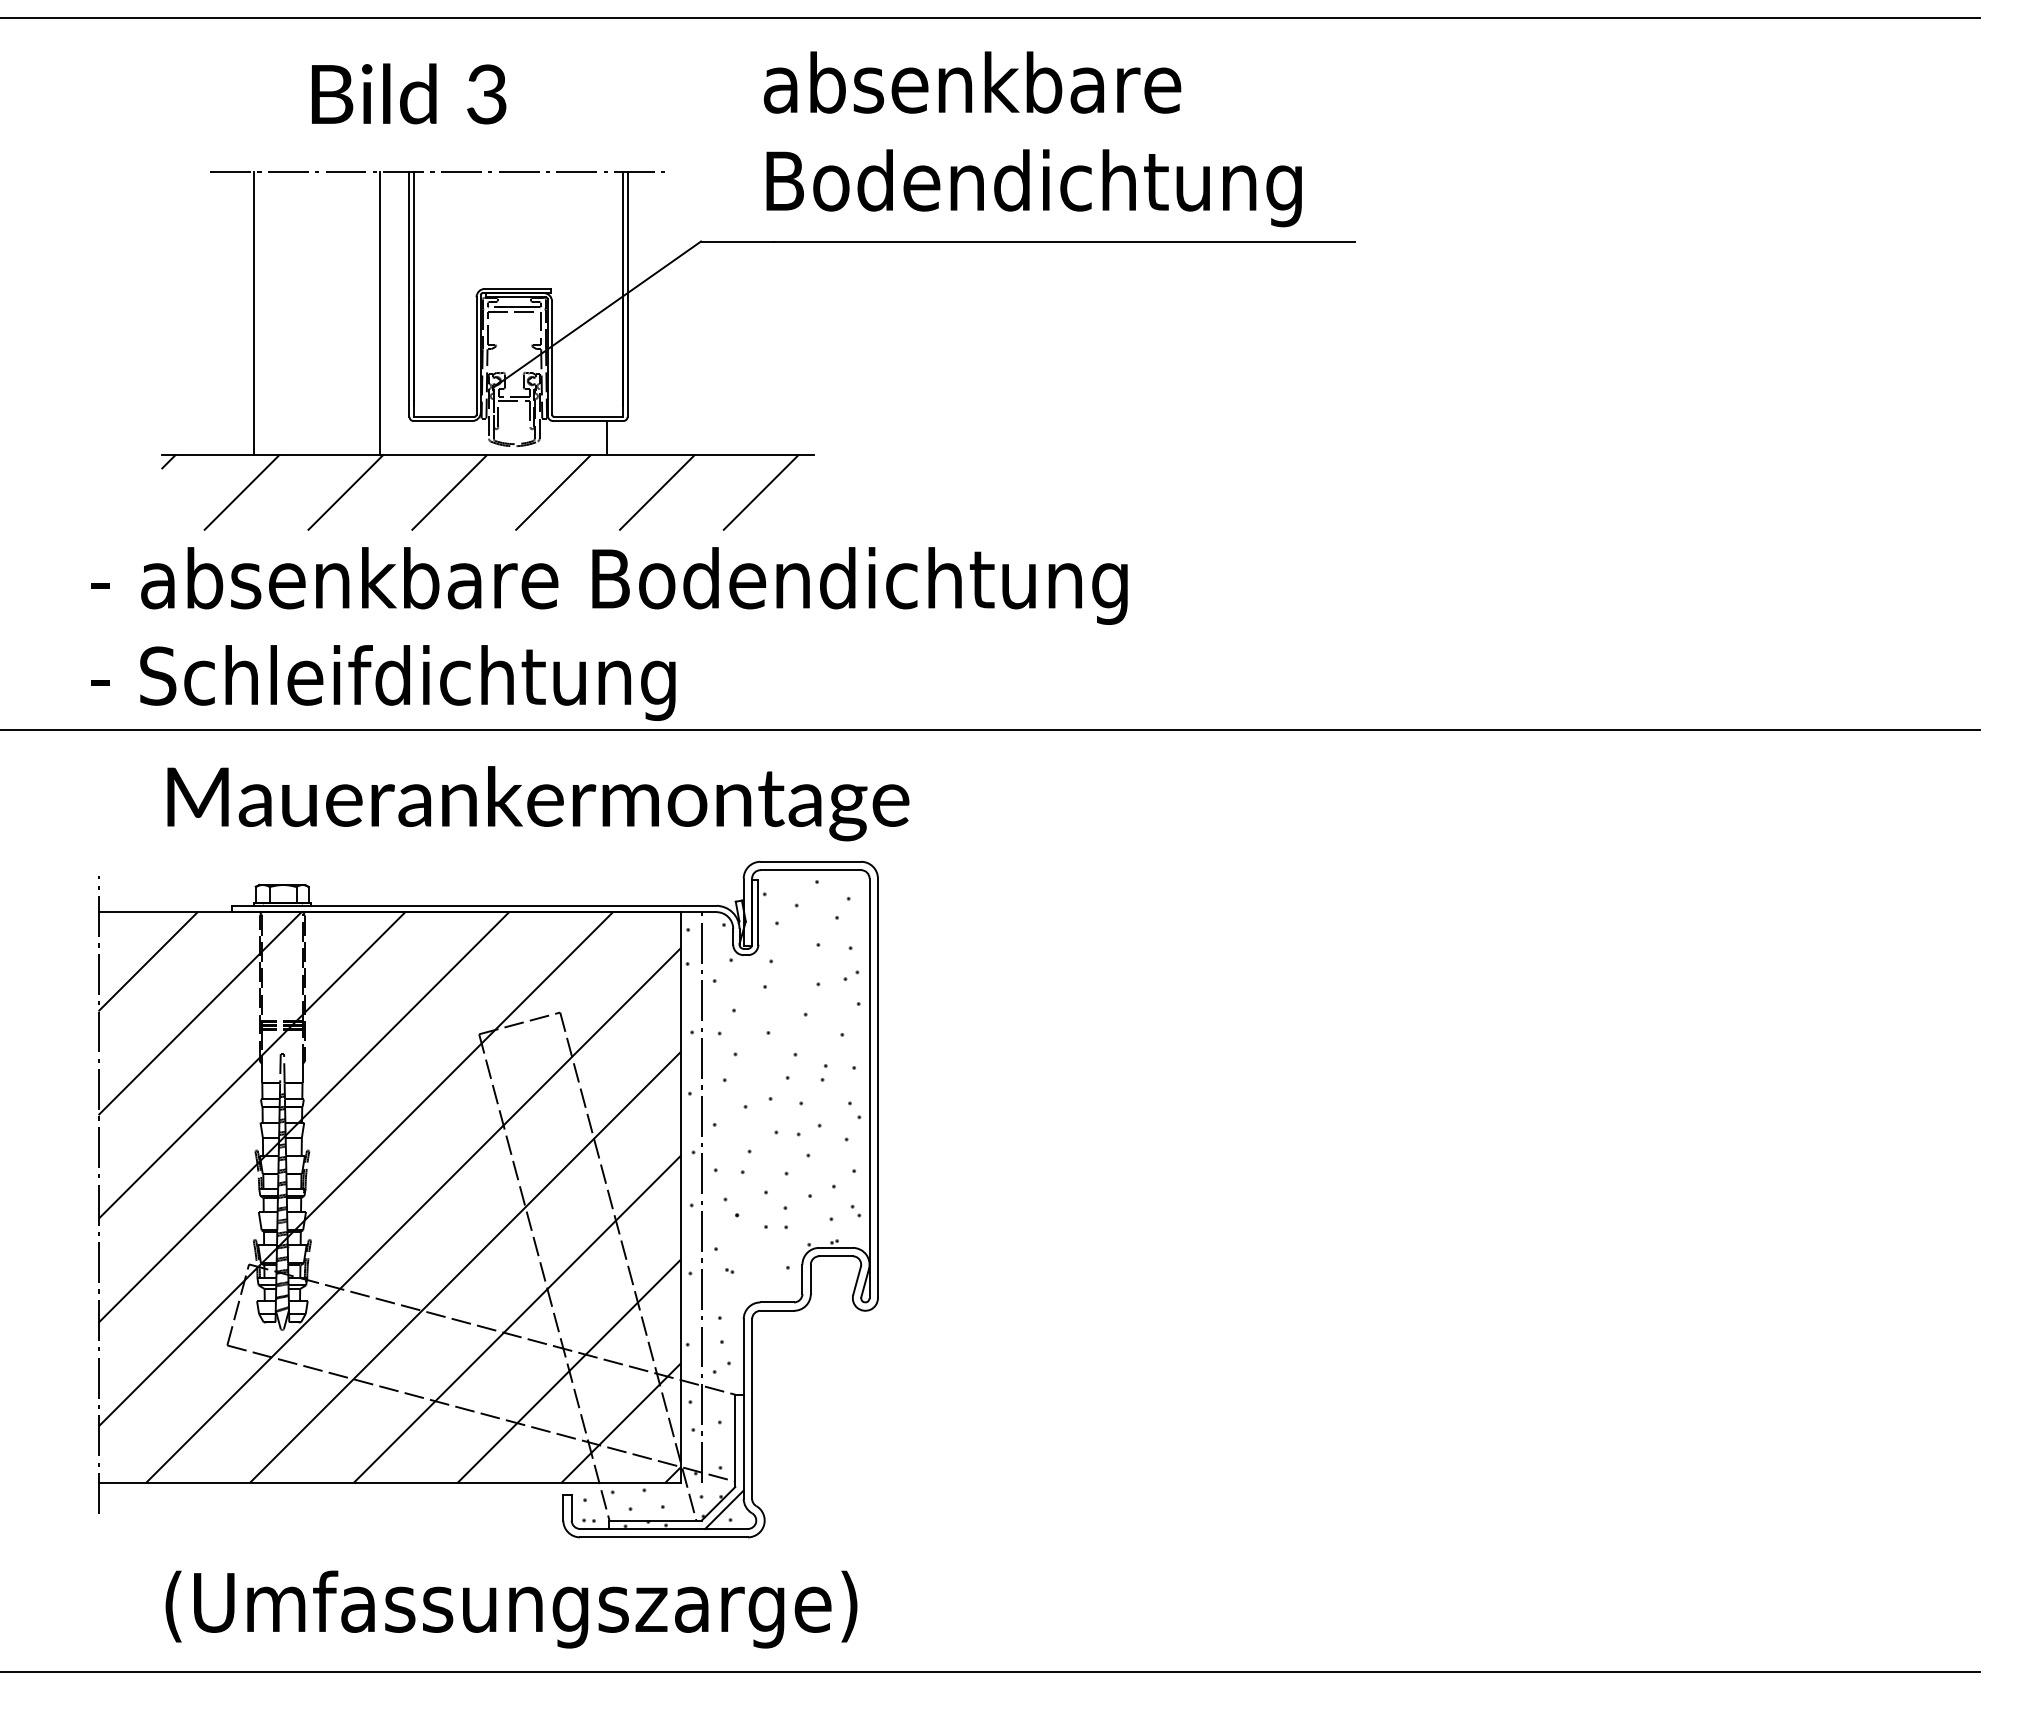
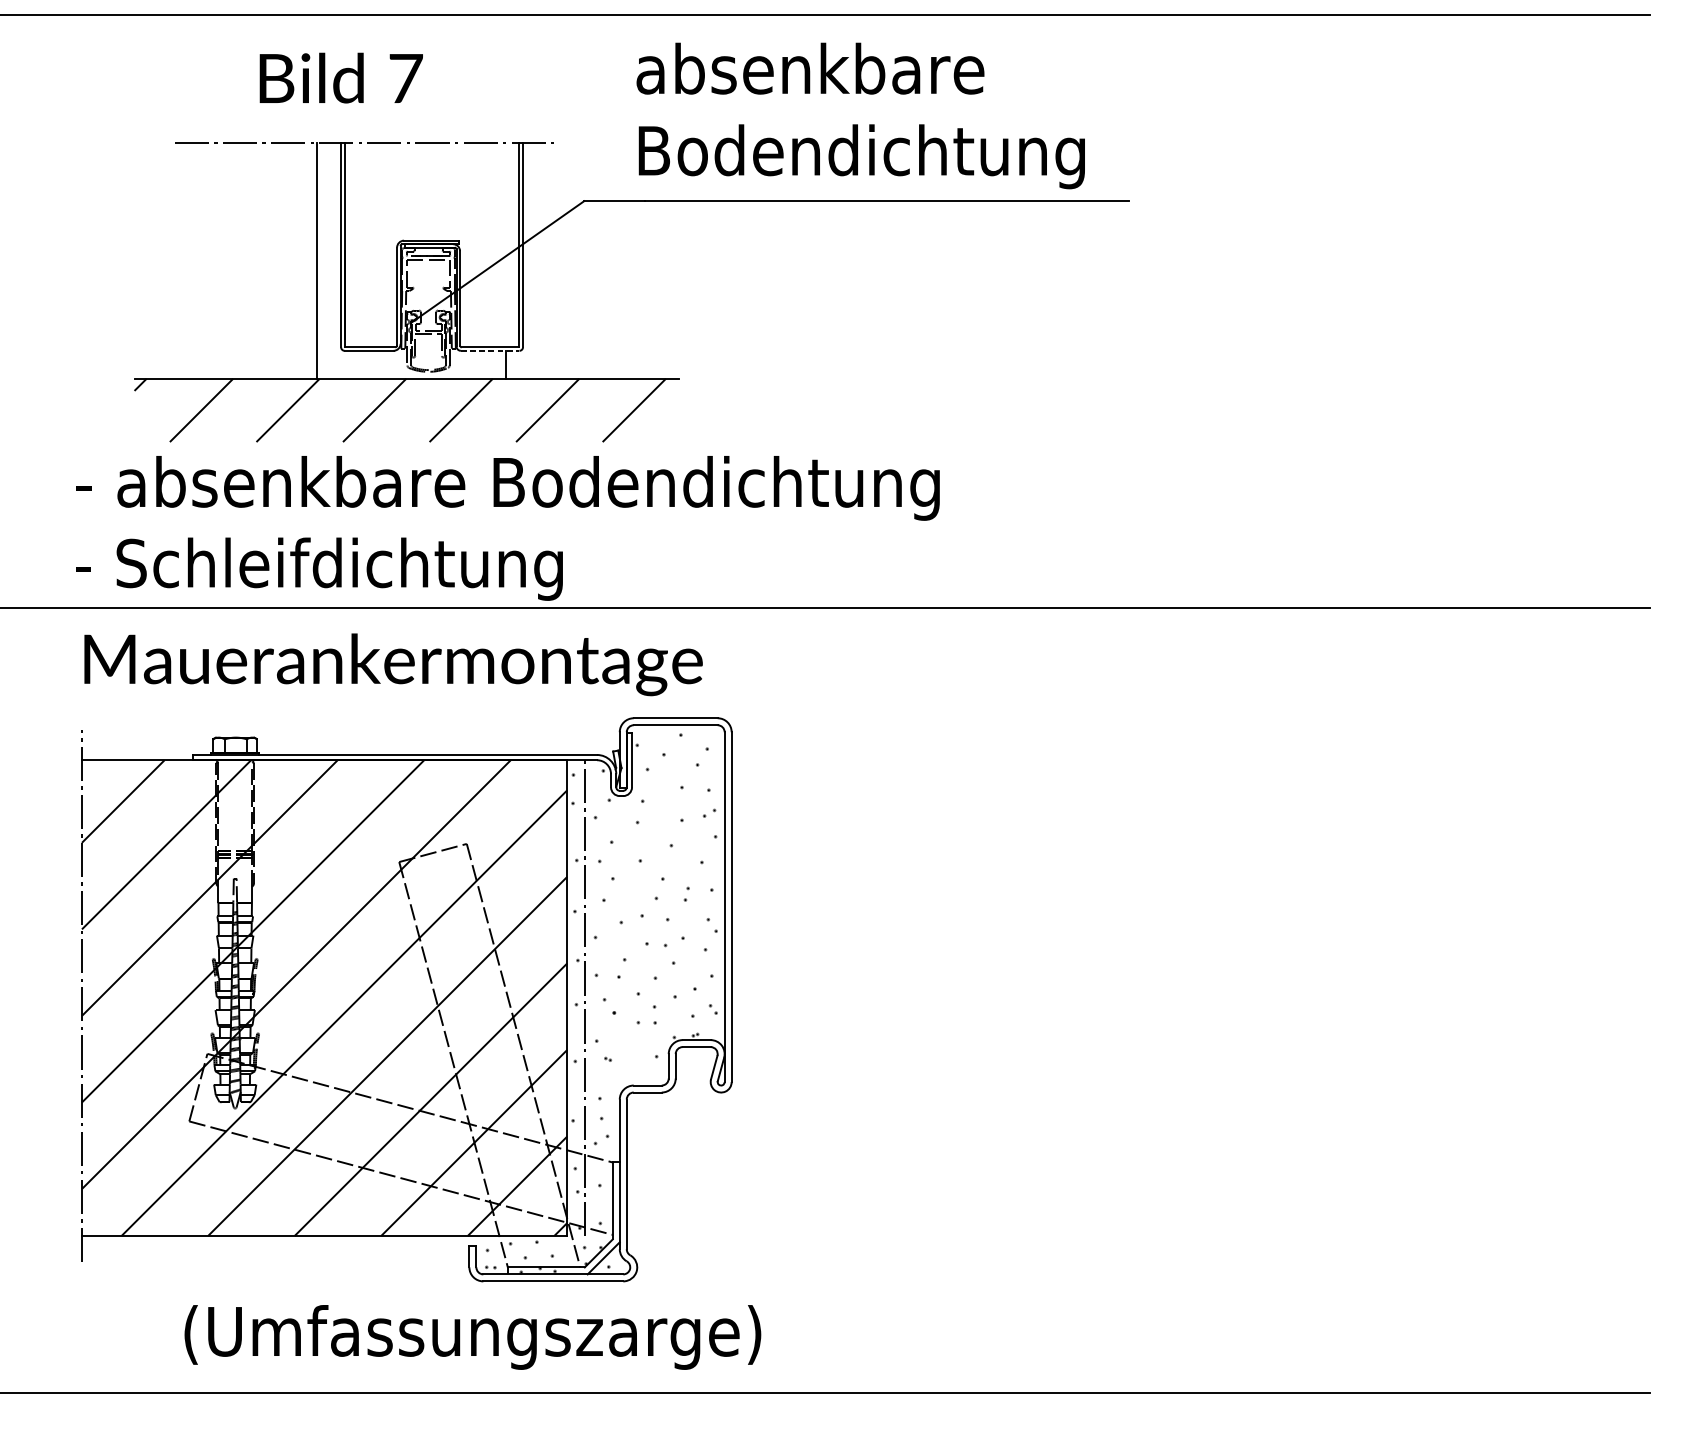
text: (487, 94) -> (406, 78), 3 -> 7
line: (254, 313) -> (211, 261), removed
line: (588, 421) -> (490, 351), solid -> dashed
text: (538, 803) -> (393, 664), moved
text: (511, 1609) -> (472, 1337), moved

